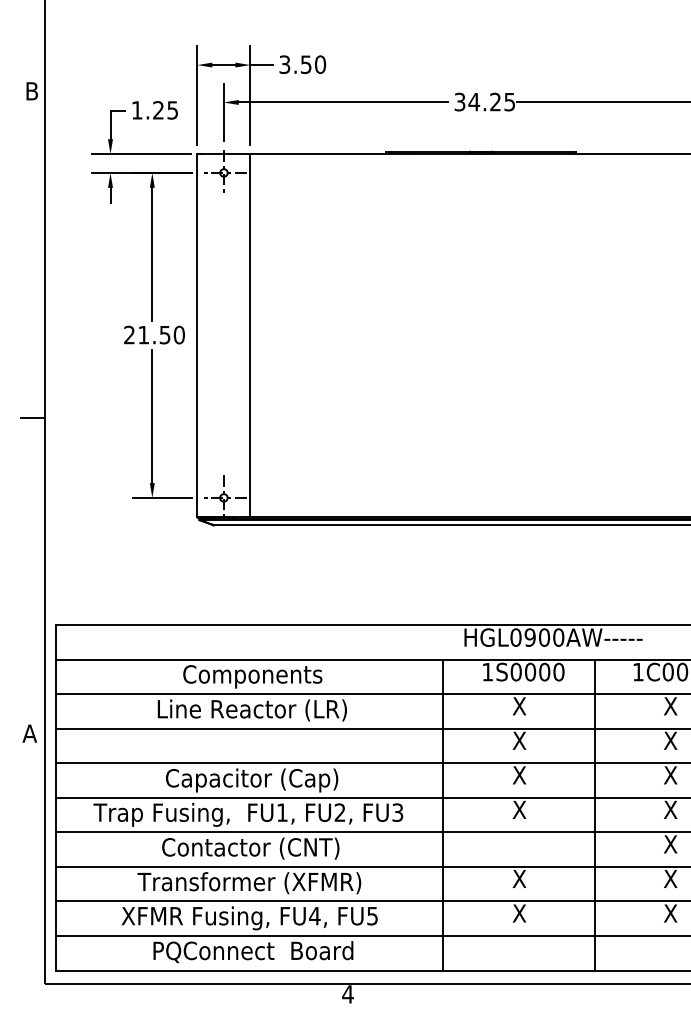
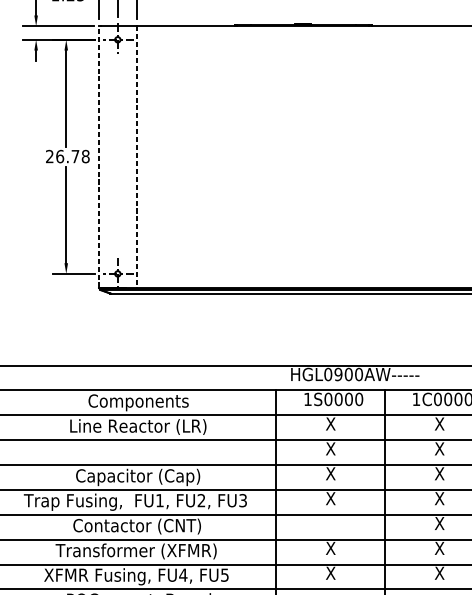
text: (161, 334) -> (72, 156), 21.50 -> 26.78
line: (197, 334) -> (98, 156), solid -> dashed
line: (250, 335) -> (136, 156), solid -> dashed

